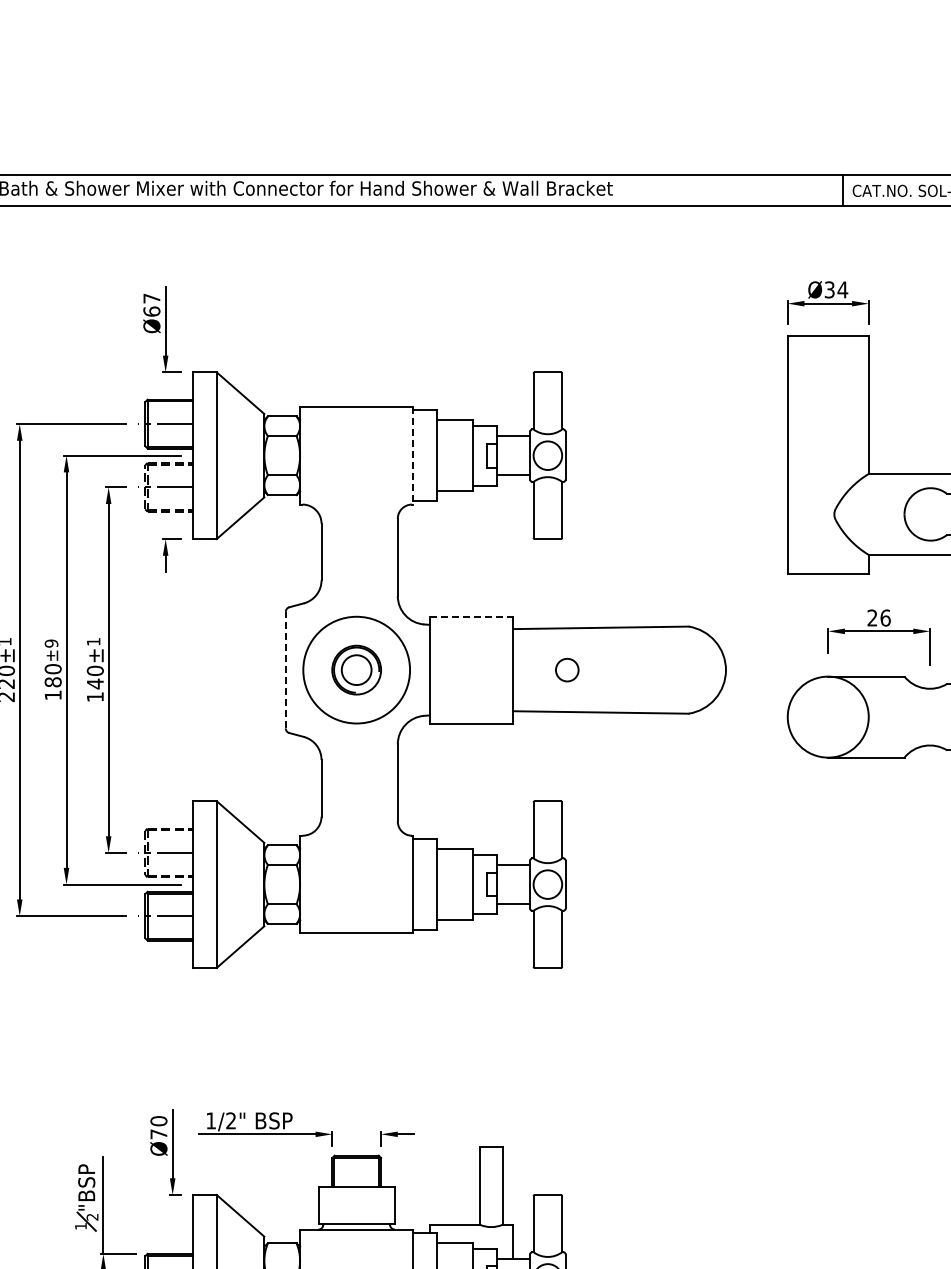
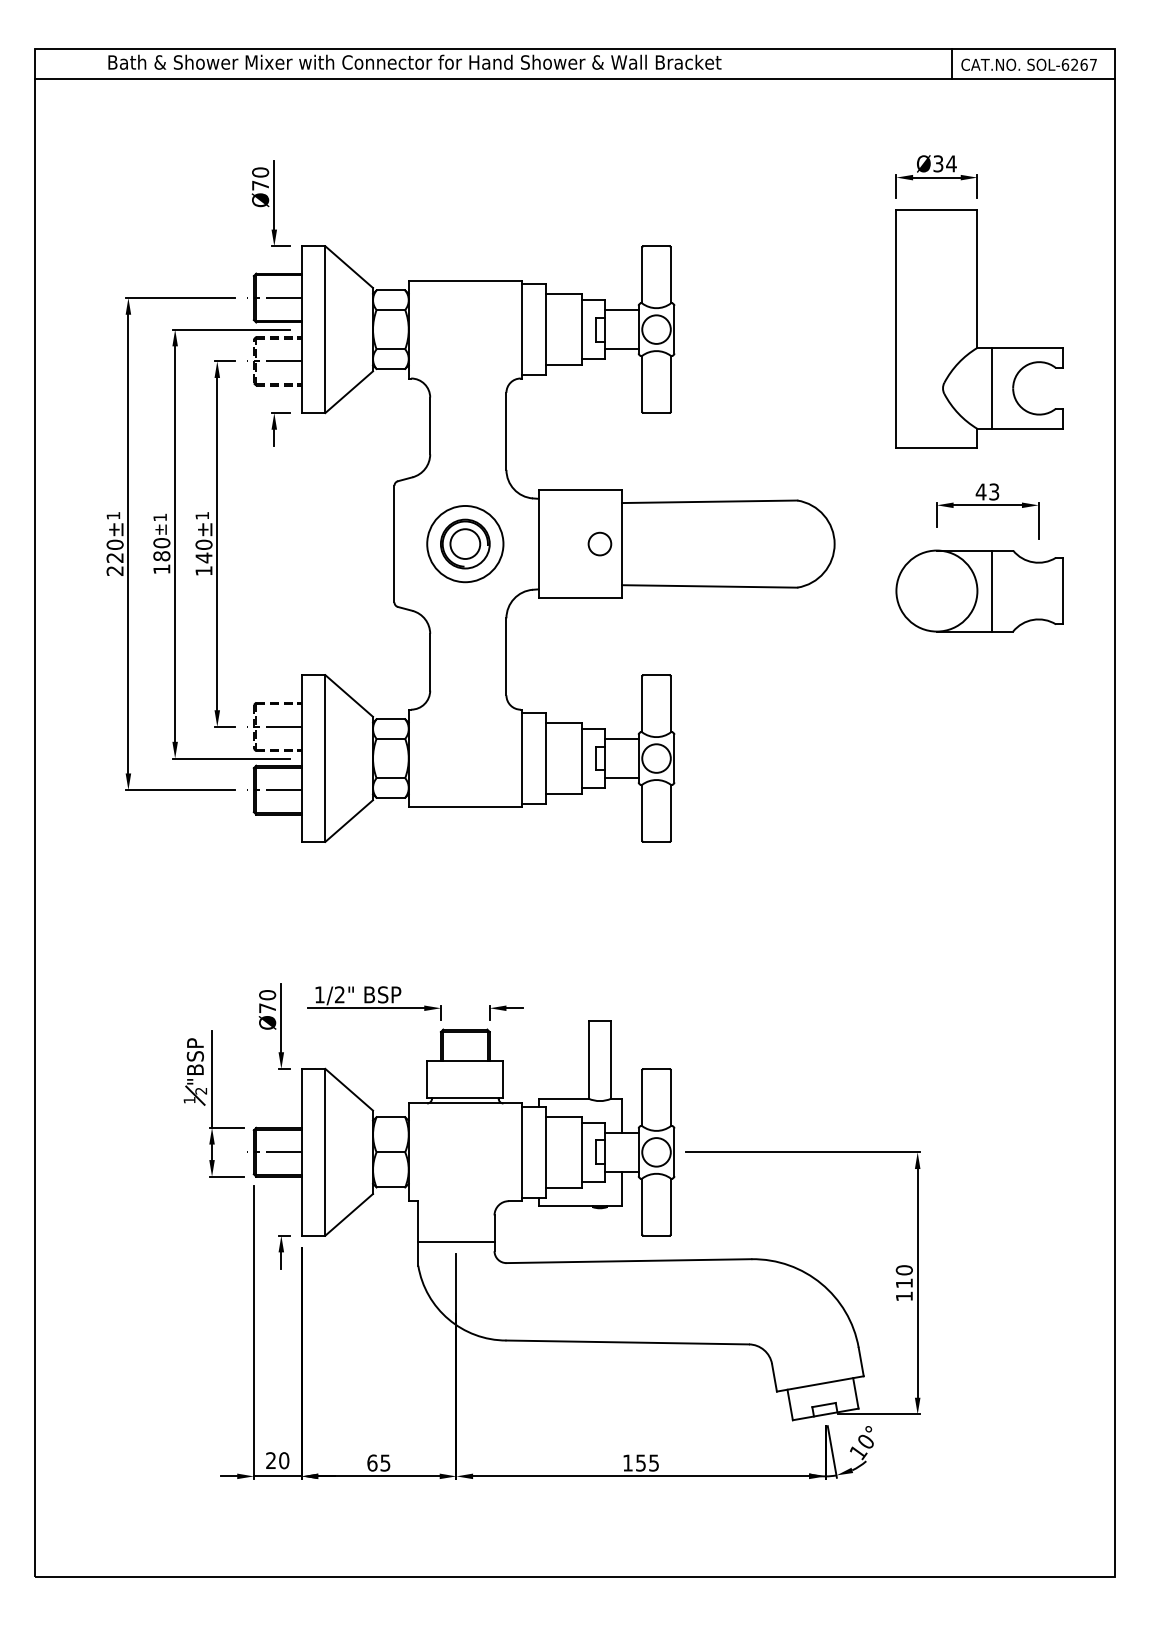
text: (151, 304) -> (260, 178), Ø67 -> Ø70
line: (412, 455) -> (521, 329), dashed -> solid
line: (882, 513) -> (991, 387), added
line: (471, 616) -> (580, 490), dashed -> solid
text: (878, 617) -> (987, 491), 26 -> 43
text: (51, 643) -> (160, 517), ±9 -> ±1
line: (285, 669) -> (394, 543), dashed -> solid
circle: (356, 669) -> (465, 543), size x0.71
circle: (566, 669) -> (599, 543), moved
line: (882, 716) -> (991, 590), added

